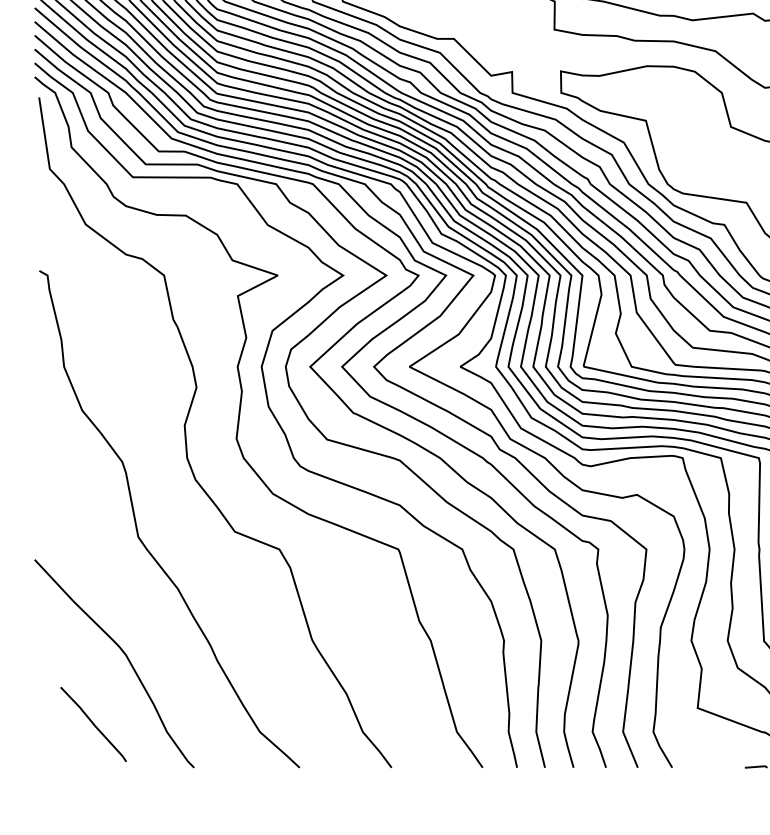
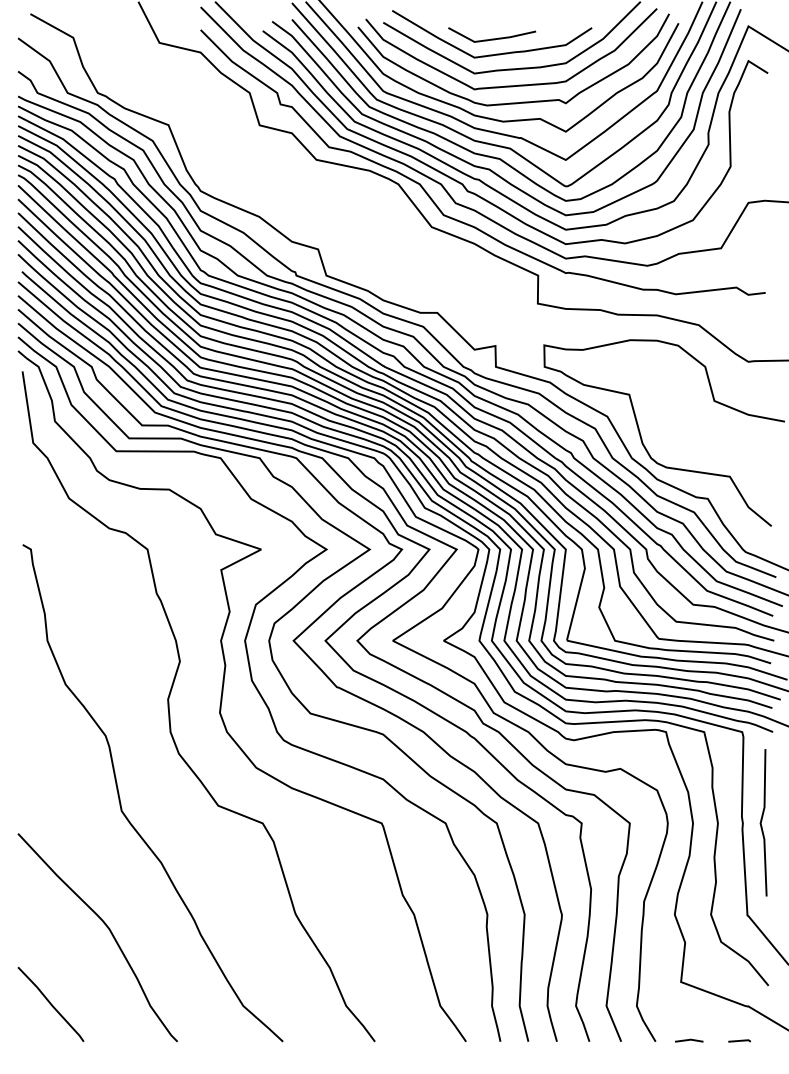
line: (93, 723) -> (50, 1003), moved
line: (706, 766) -> (689, 1040), added

